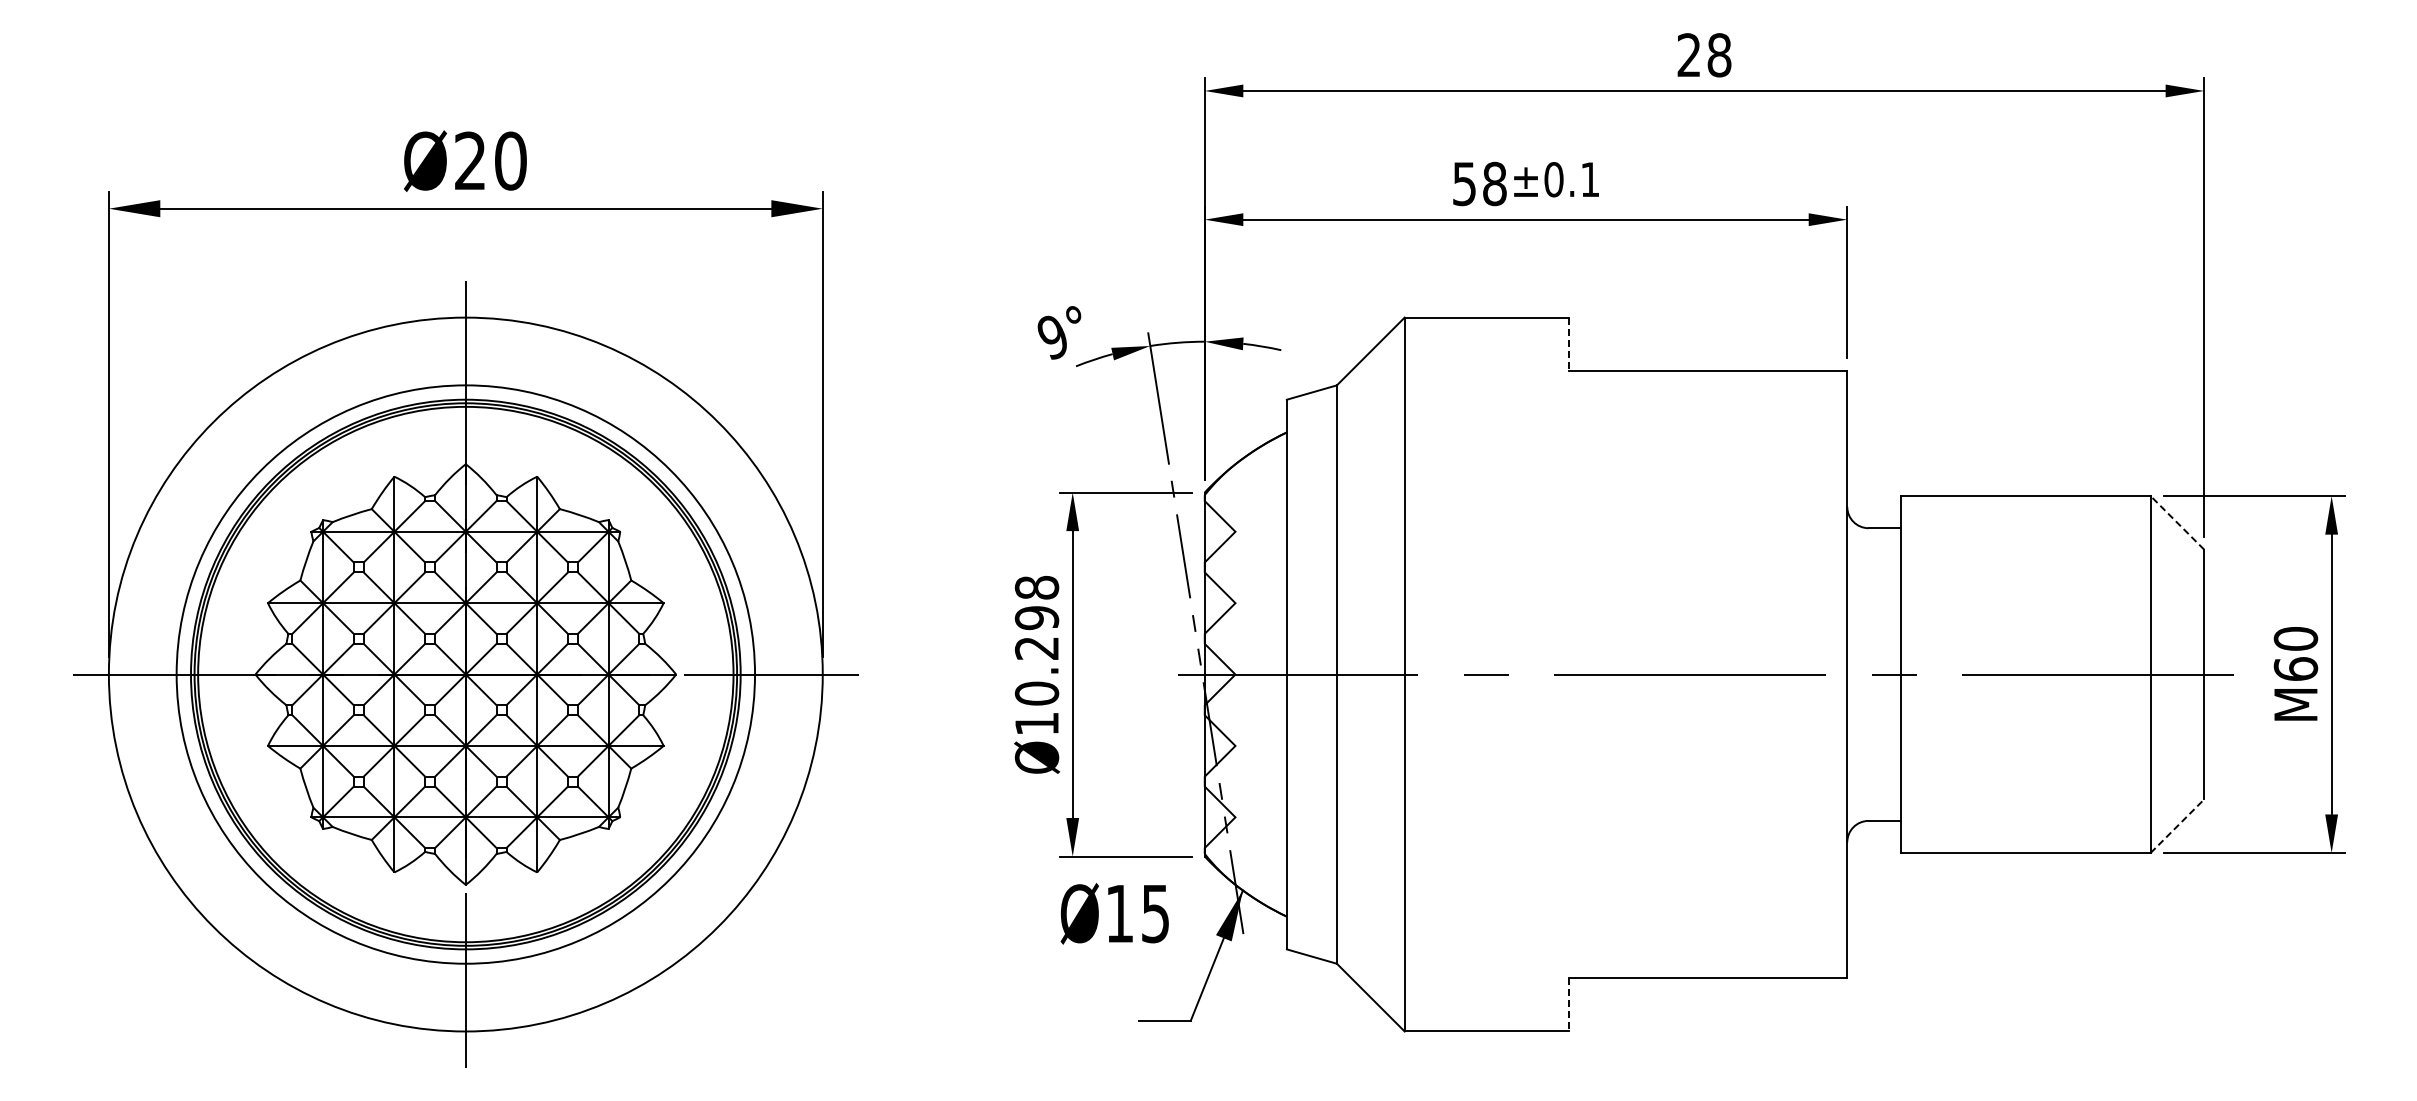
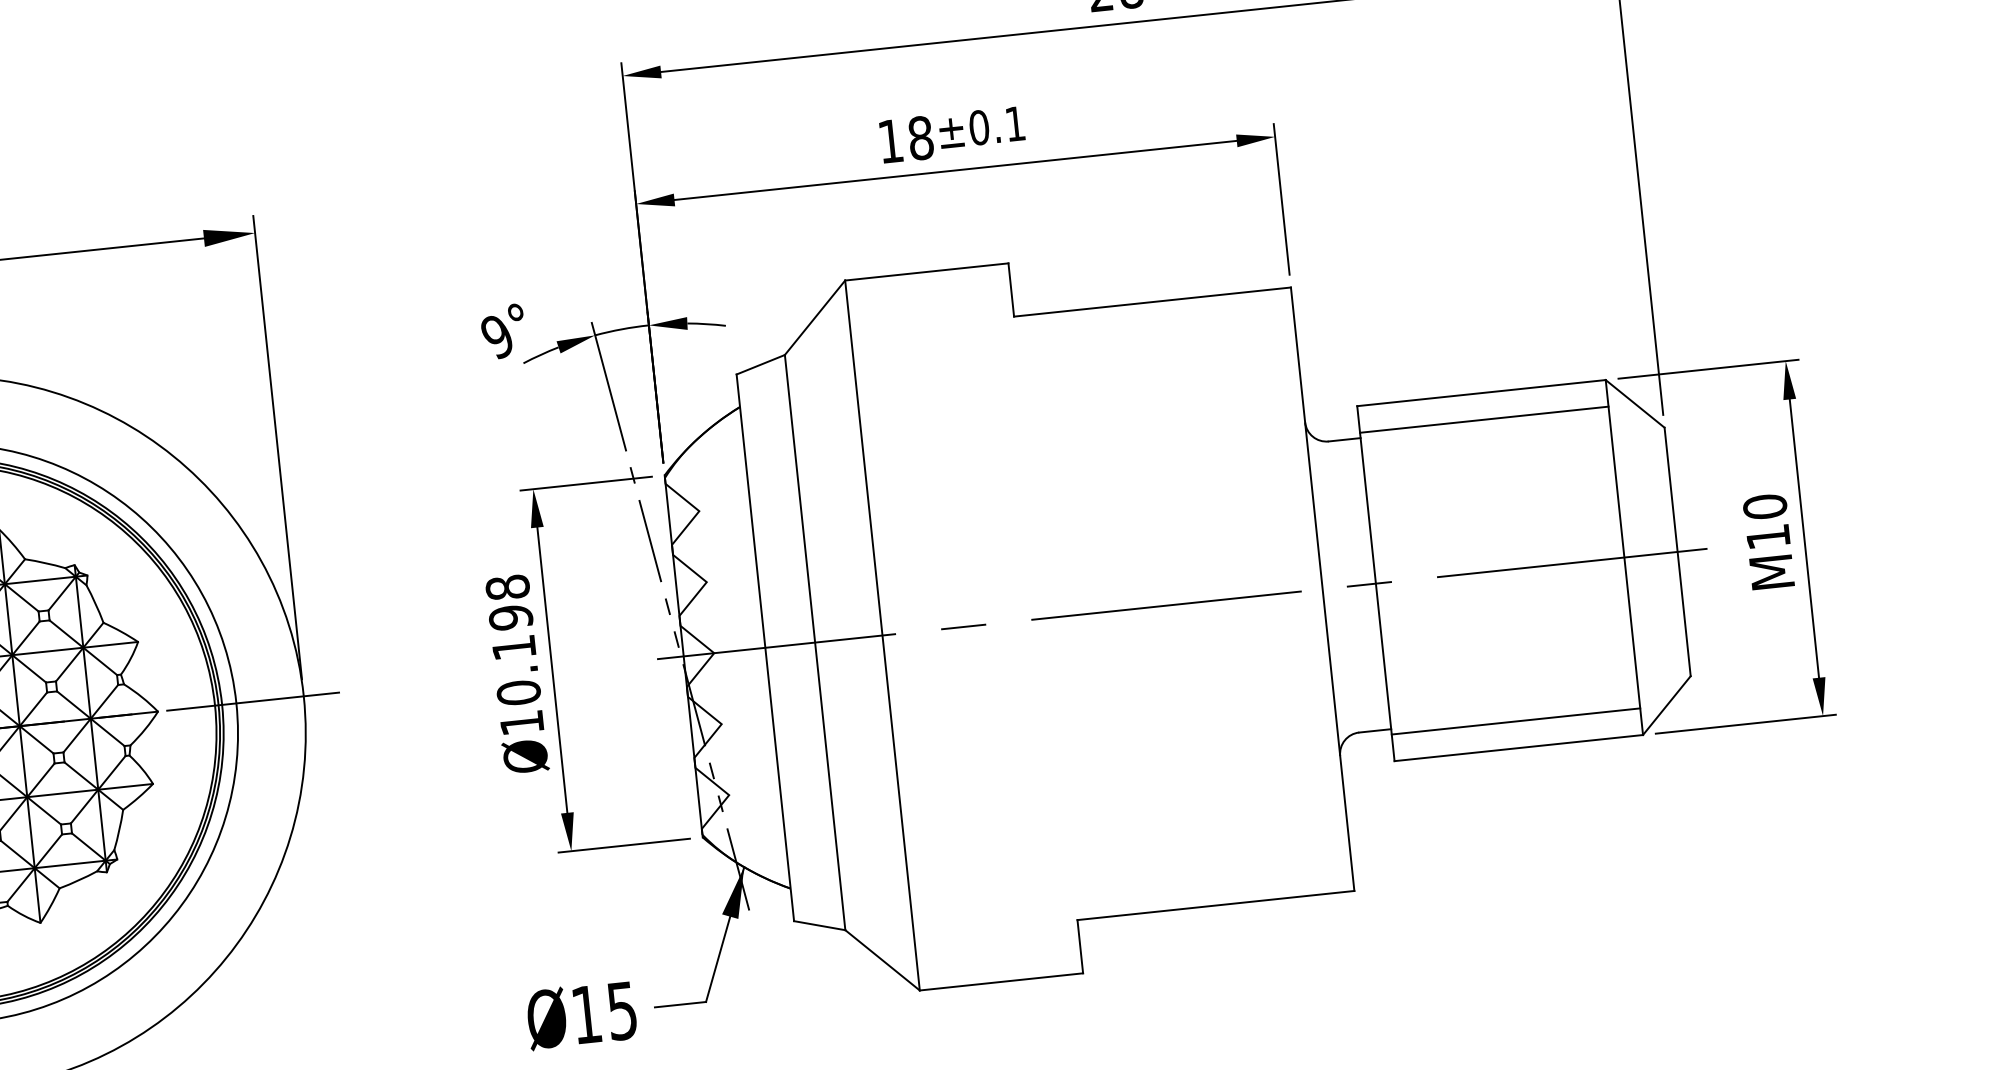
text: (1464, 184) -> (890, 141), 58 -> 18
line: (1568, 344) -> (1010, 290), dashed -> solid
line: (2025, 522) -> (1484, 419), added
line: (2177, 522) -> (1635, 403), dashed -> solid
text: (1036, 648) -> (513, 648), Ø10.298 -> Ø10.198
text: (2295, 668) -> (1767, 536), M60 -> M10
line: (2025, 826) -> (1515, 721), added
line: (2177, 826) -> (1666, 705), dashed -> solid
text: (1114, 913) -> (581, 1015), moved
line: (1568, 1004) -> (1079, 946), dashed -> solid

